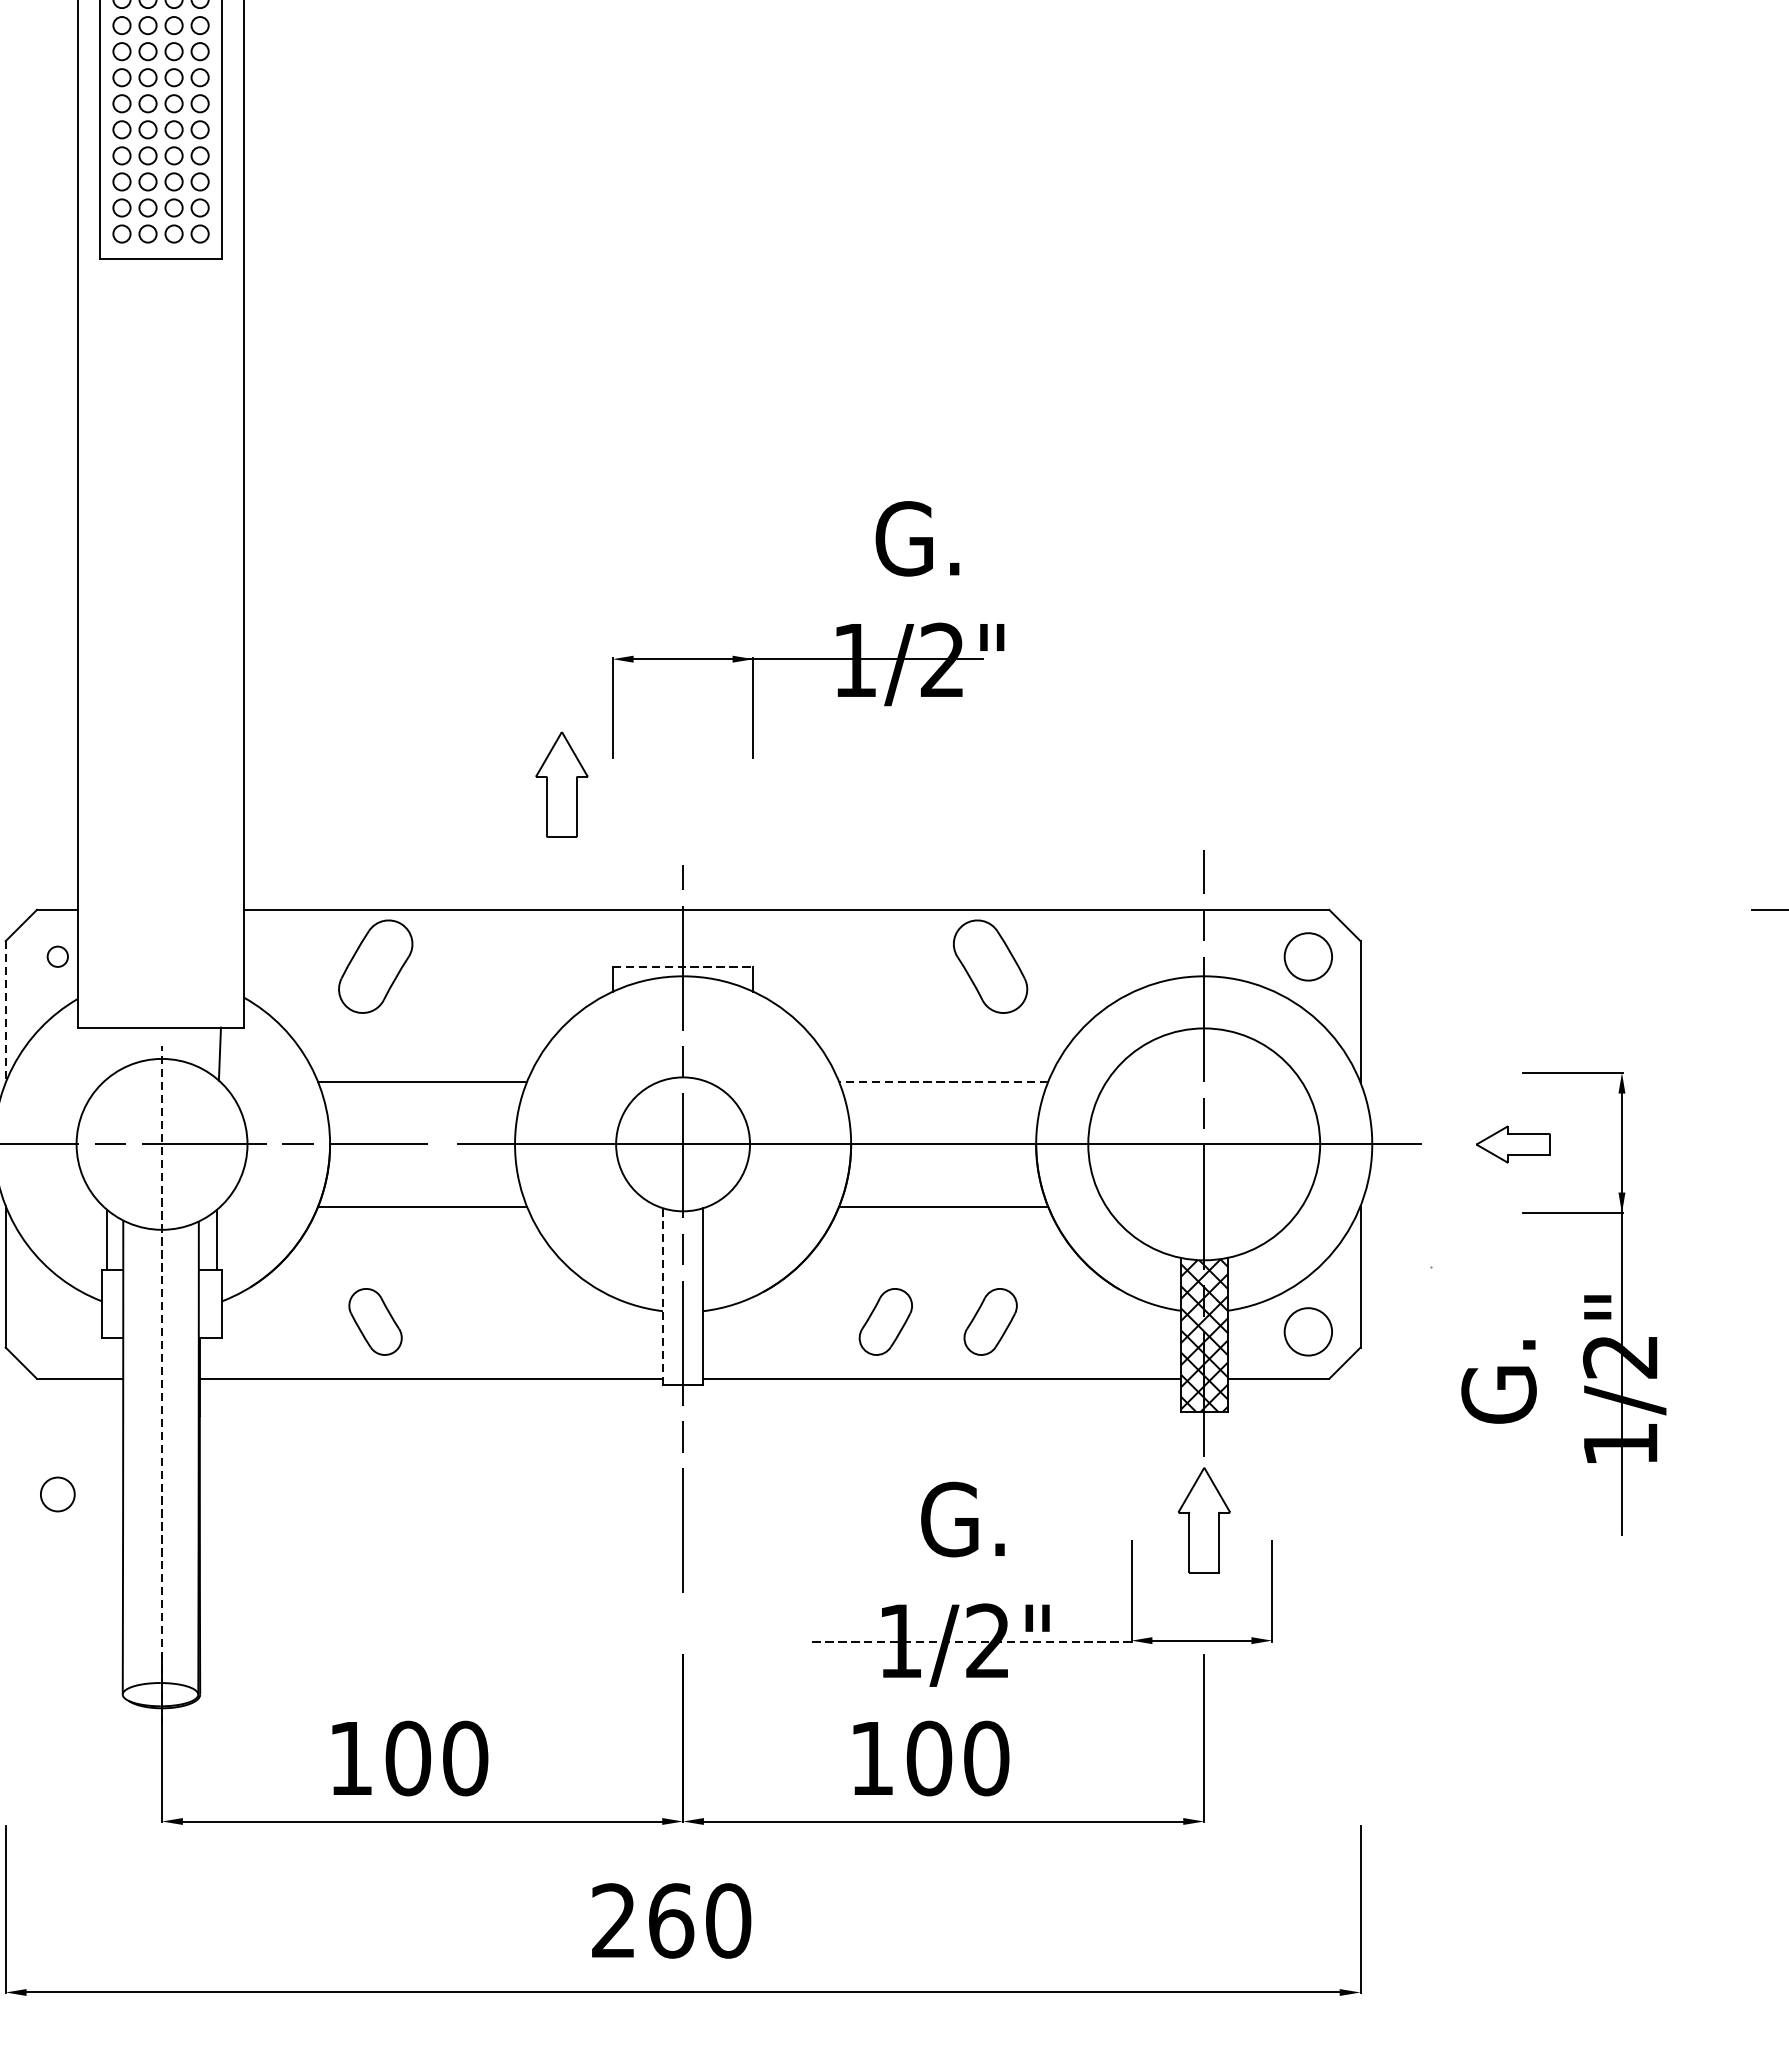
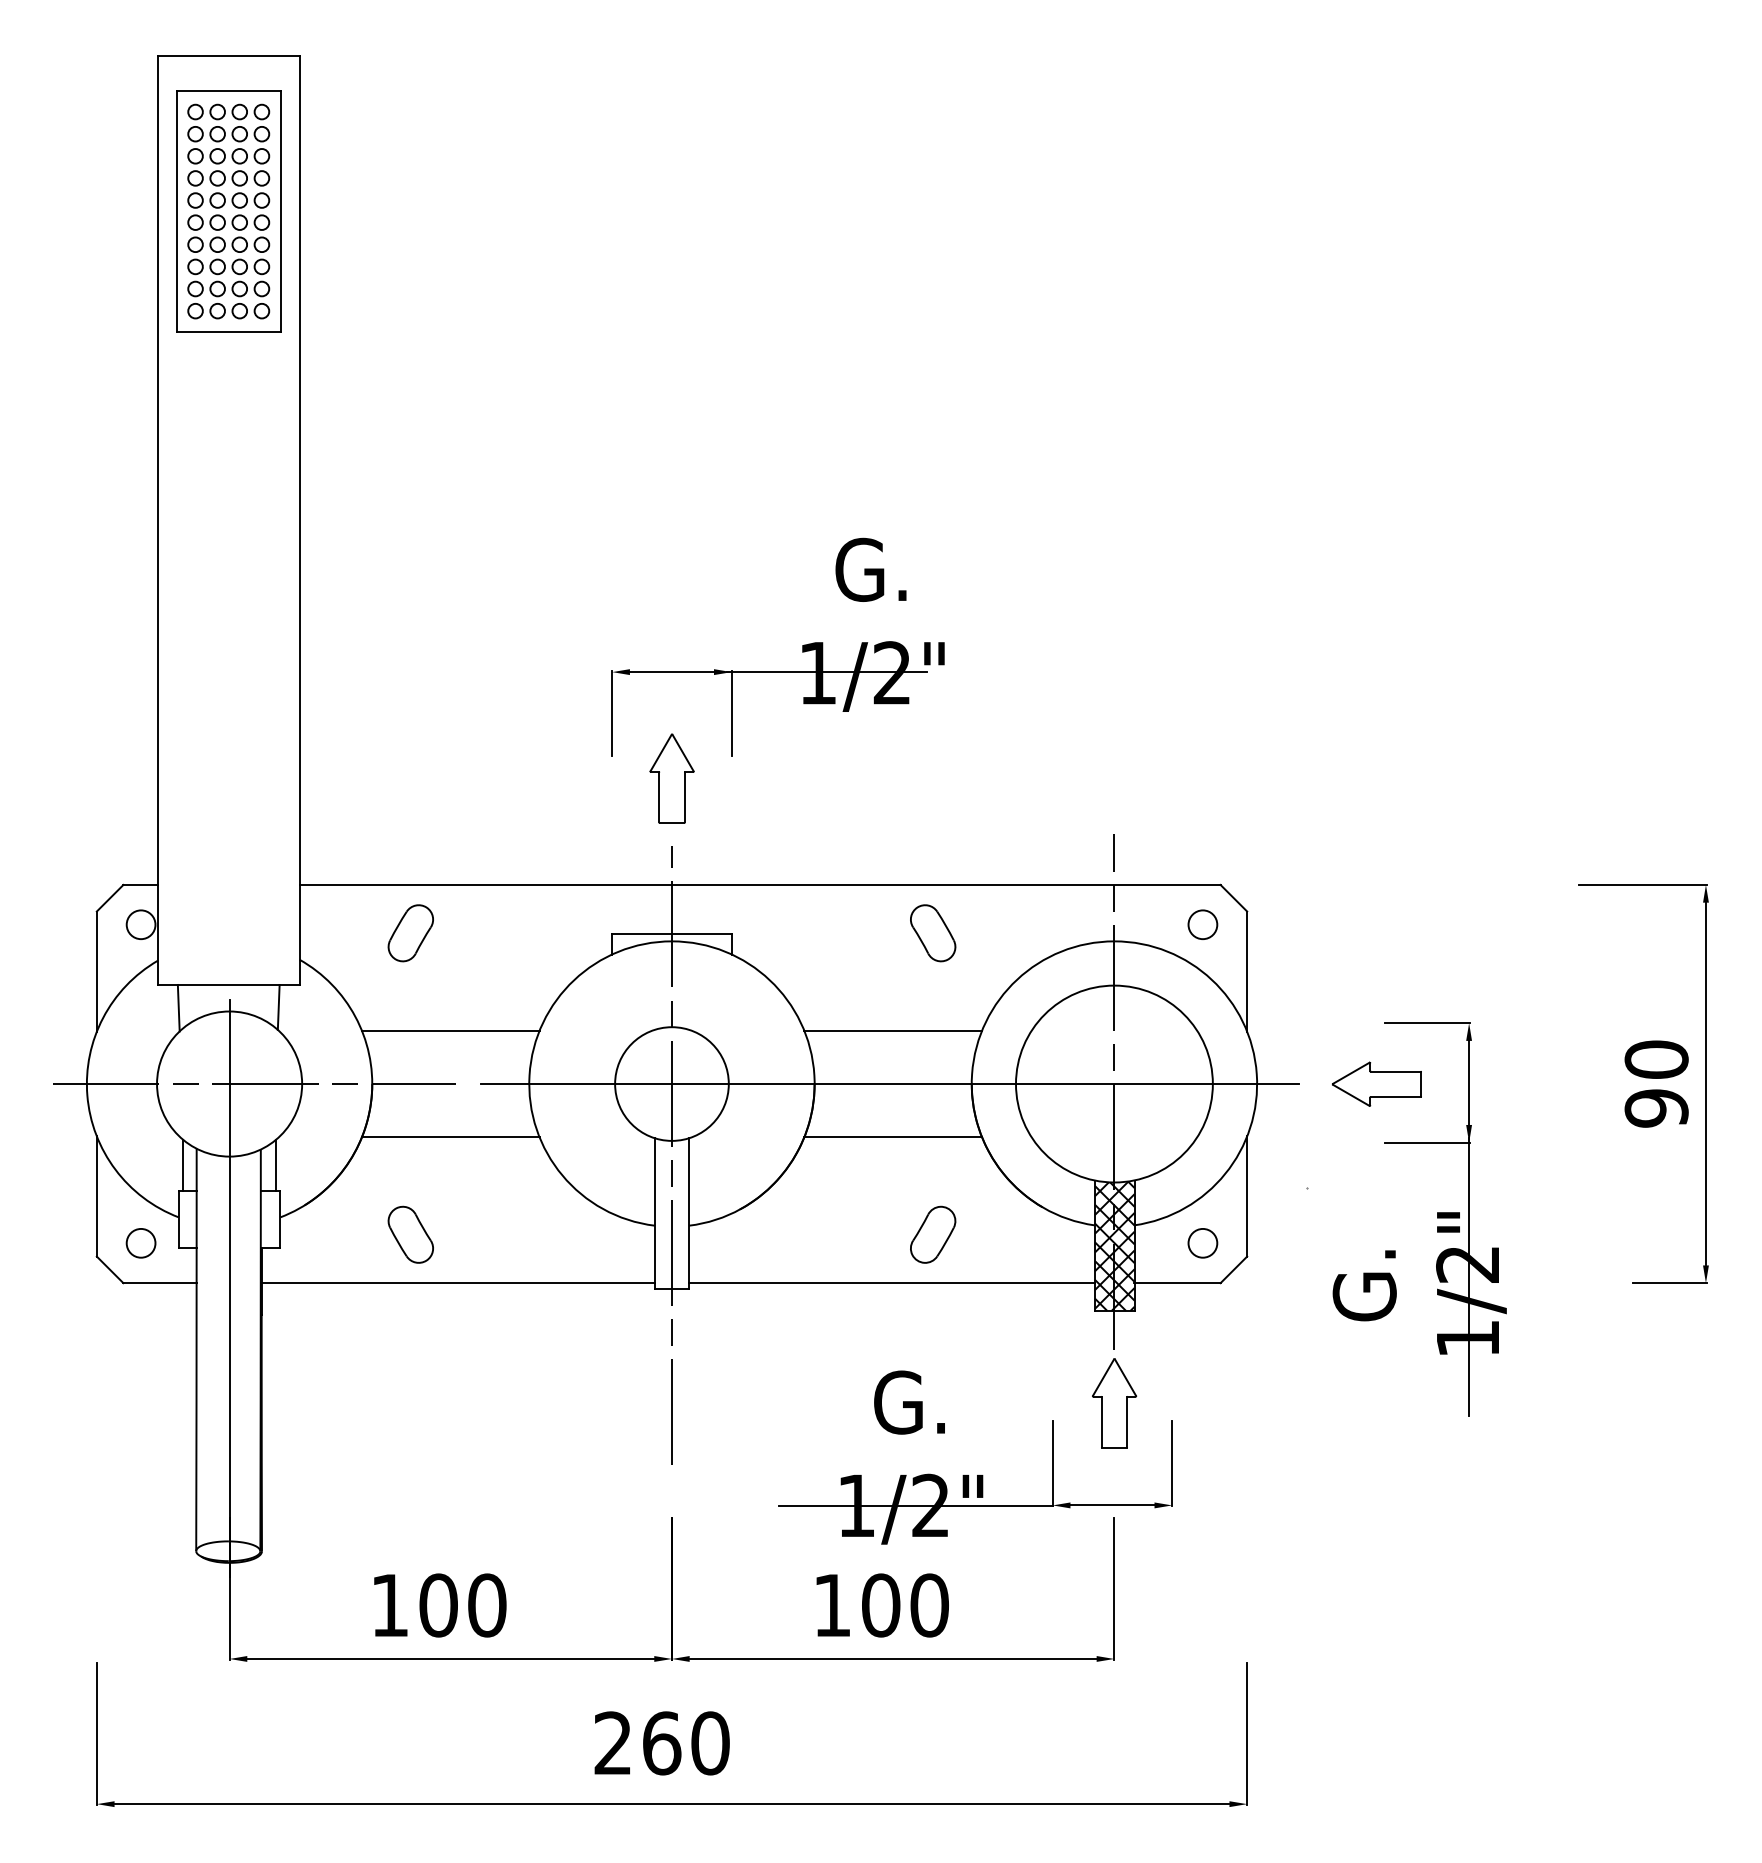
part: (561, 784) -> (671, 778), moved
circle: (57, 956) -> (140, 924), size x1.67
circle: (1307, 956) -> (1202, 924), size x0.71
part: (375, 967) -> (410, 933), size x0.71
line: (682, 967) -> (671, 933), dashed -> solid
part: (991, 967) -> (933, 933), size x0.71
line: (5, 1012) -> (96, 972), dashed -> solid
line: (101, 1054) -> (178, 1007), added
line: (944, 1081) -> (893, 1030), dashed -> solid
part: (1512, 1143) -> (1376, 1083), size x1.43
line: (662, 1296) -> (654, 1213), dashed -> solid
part: (886, 1321) -> (844, 1234), removed
circle: (1307, 1332) -> (1202, 1243), size x0.71
line: (161, 1385) -> (229, 1288), dashed -> solid
circle: (57, 1494) -> (140, 1243), moved
line: (971, 1641) -> (916, 1506), dashed -> solid

